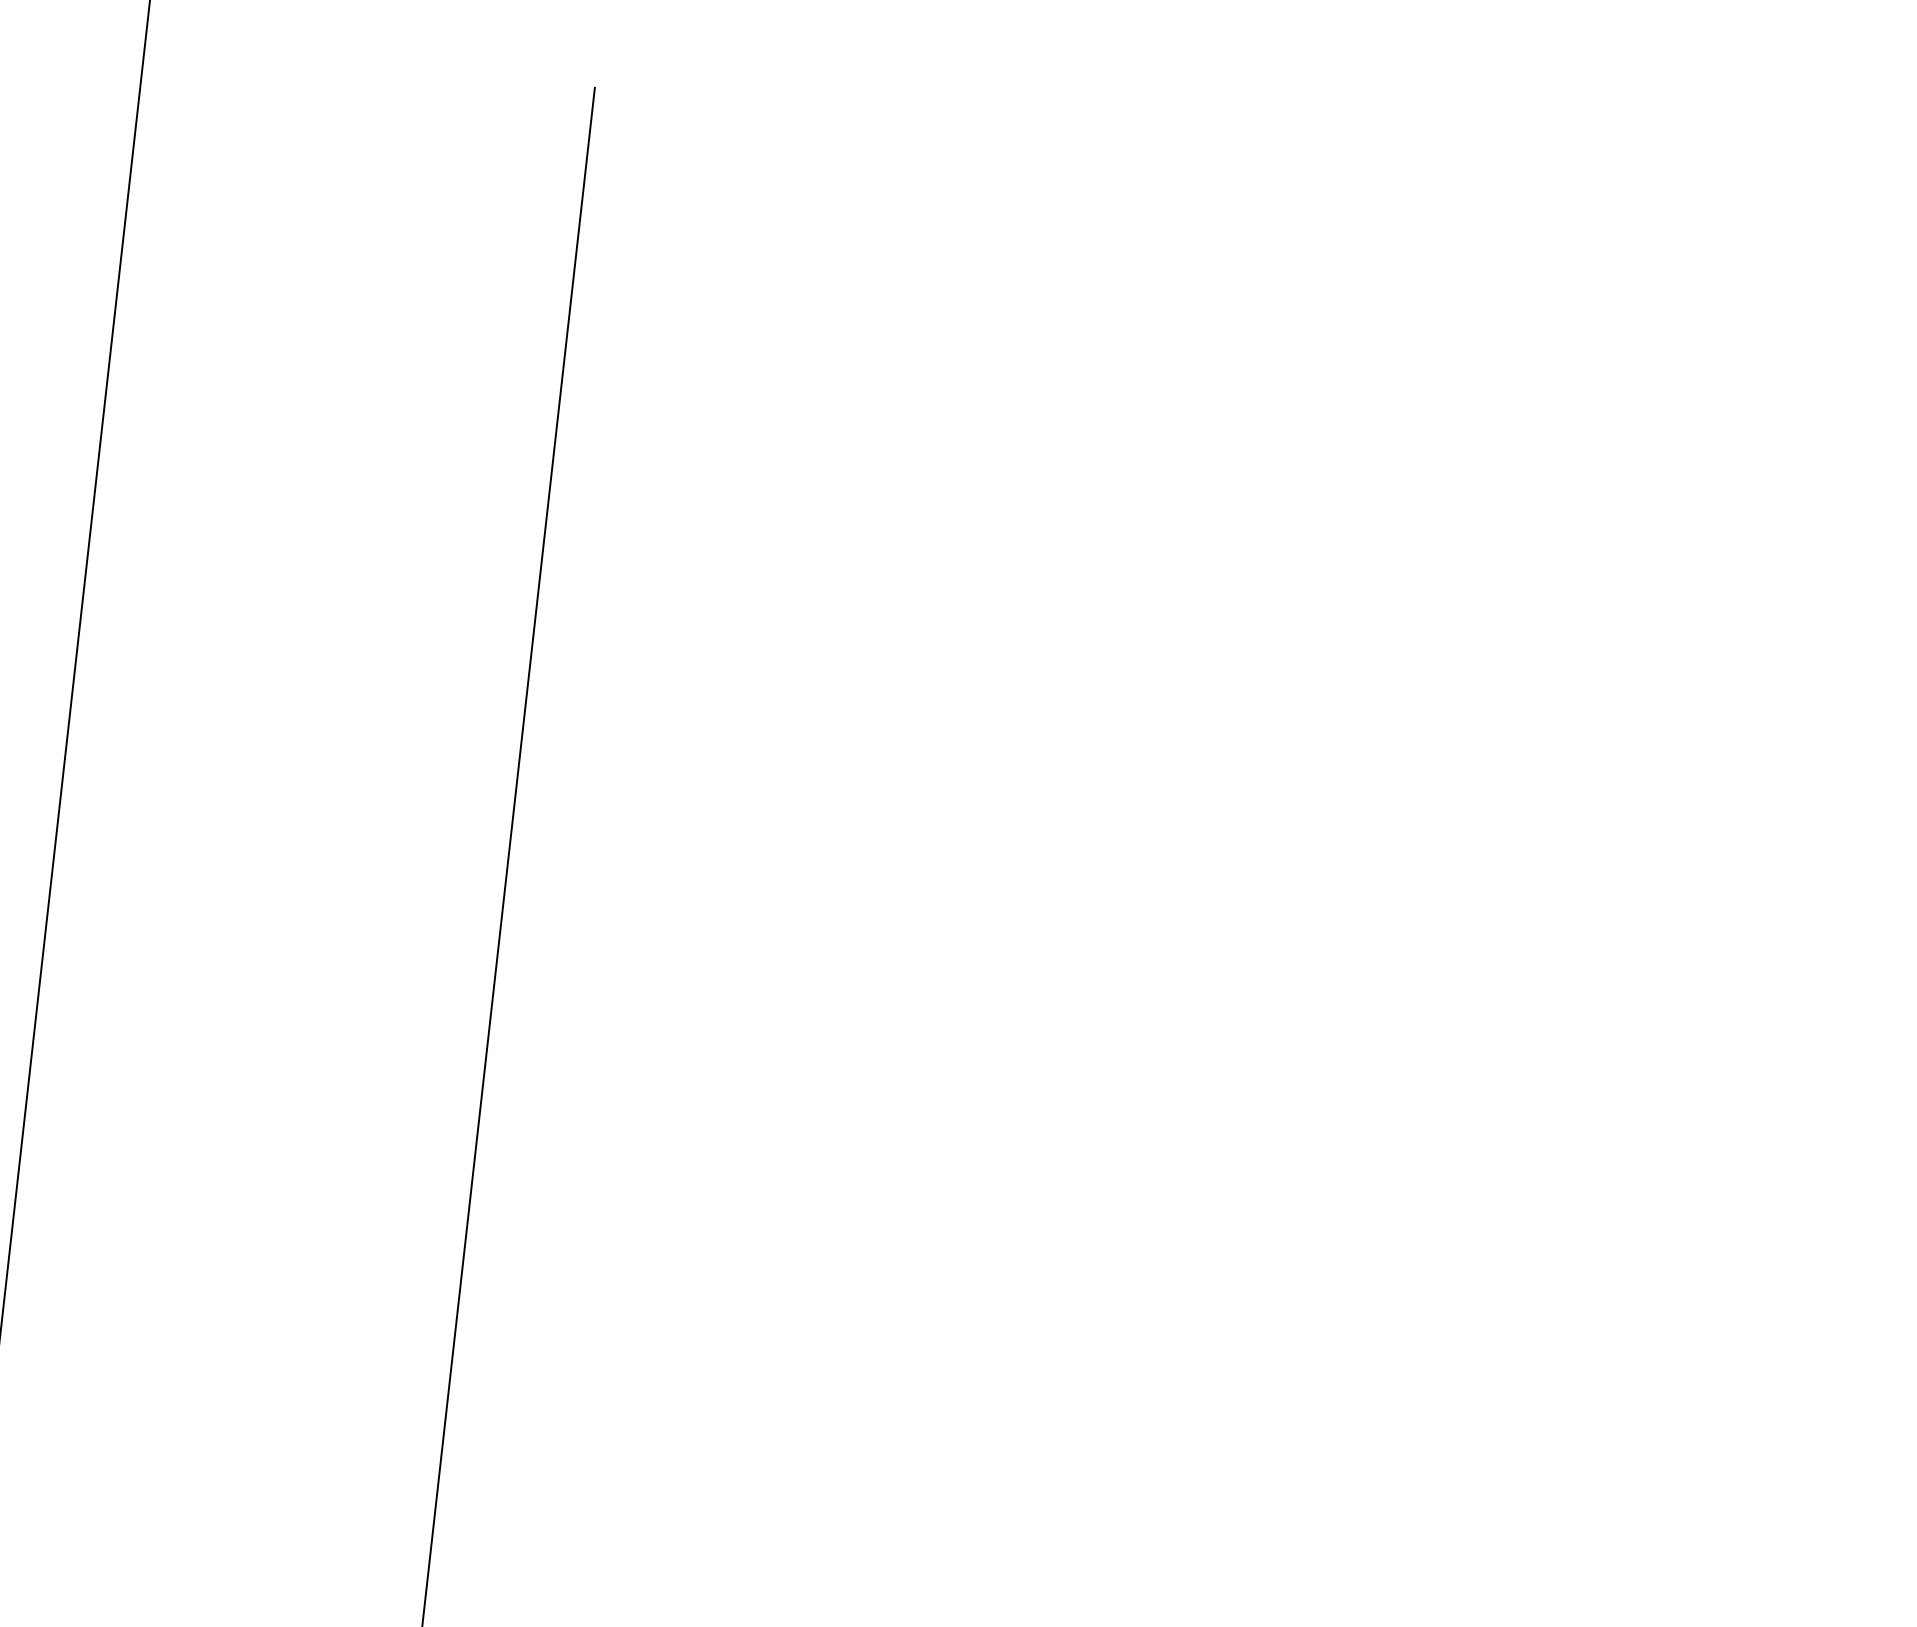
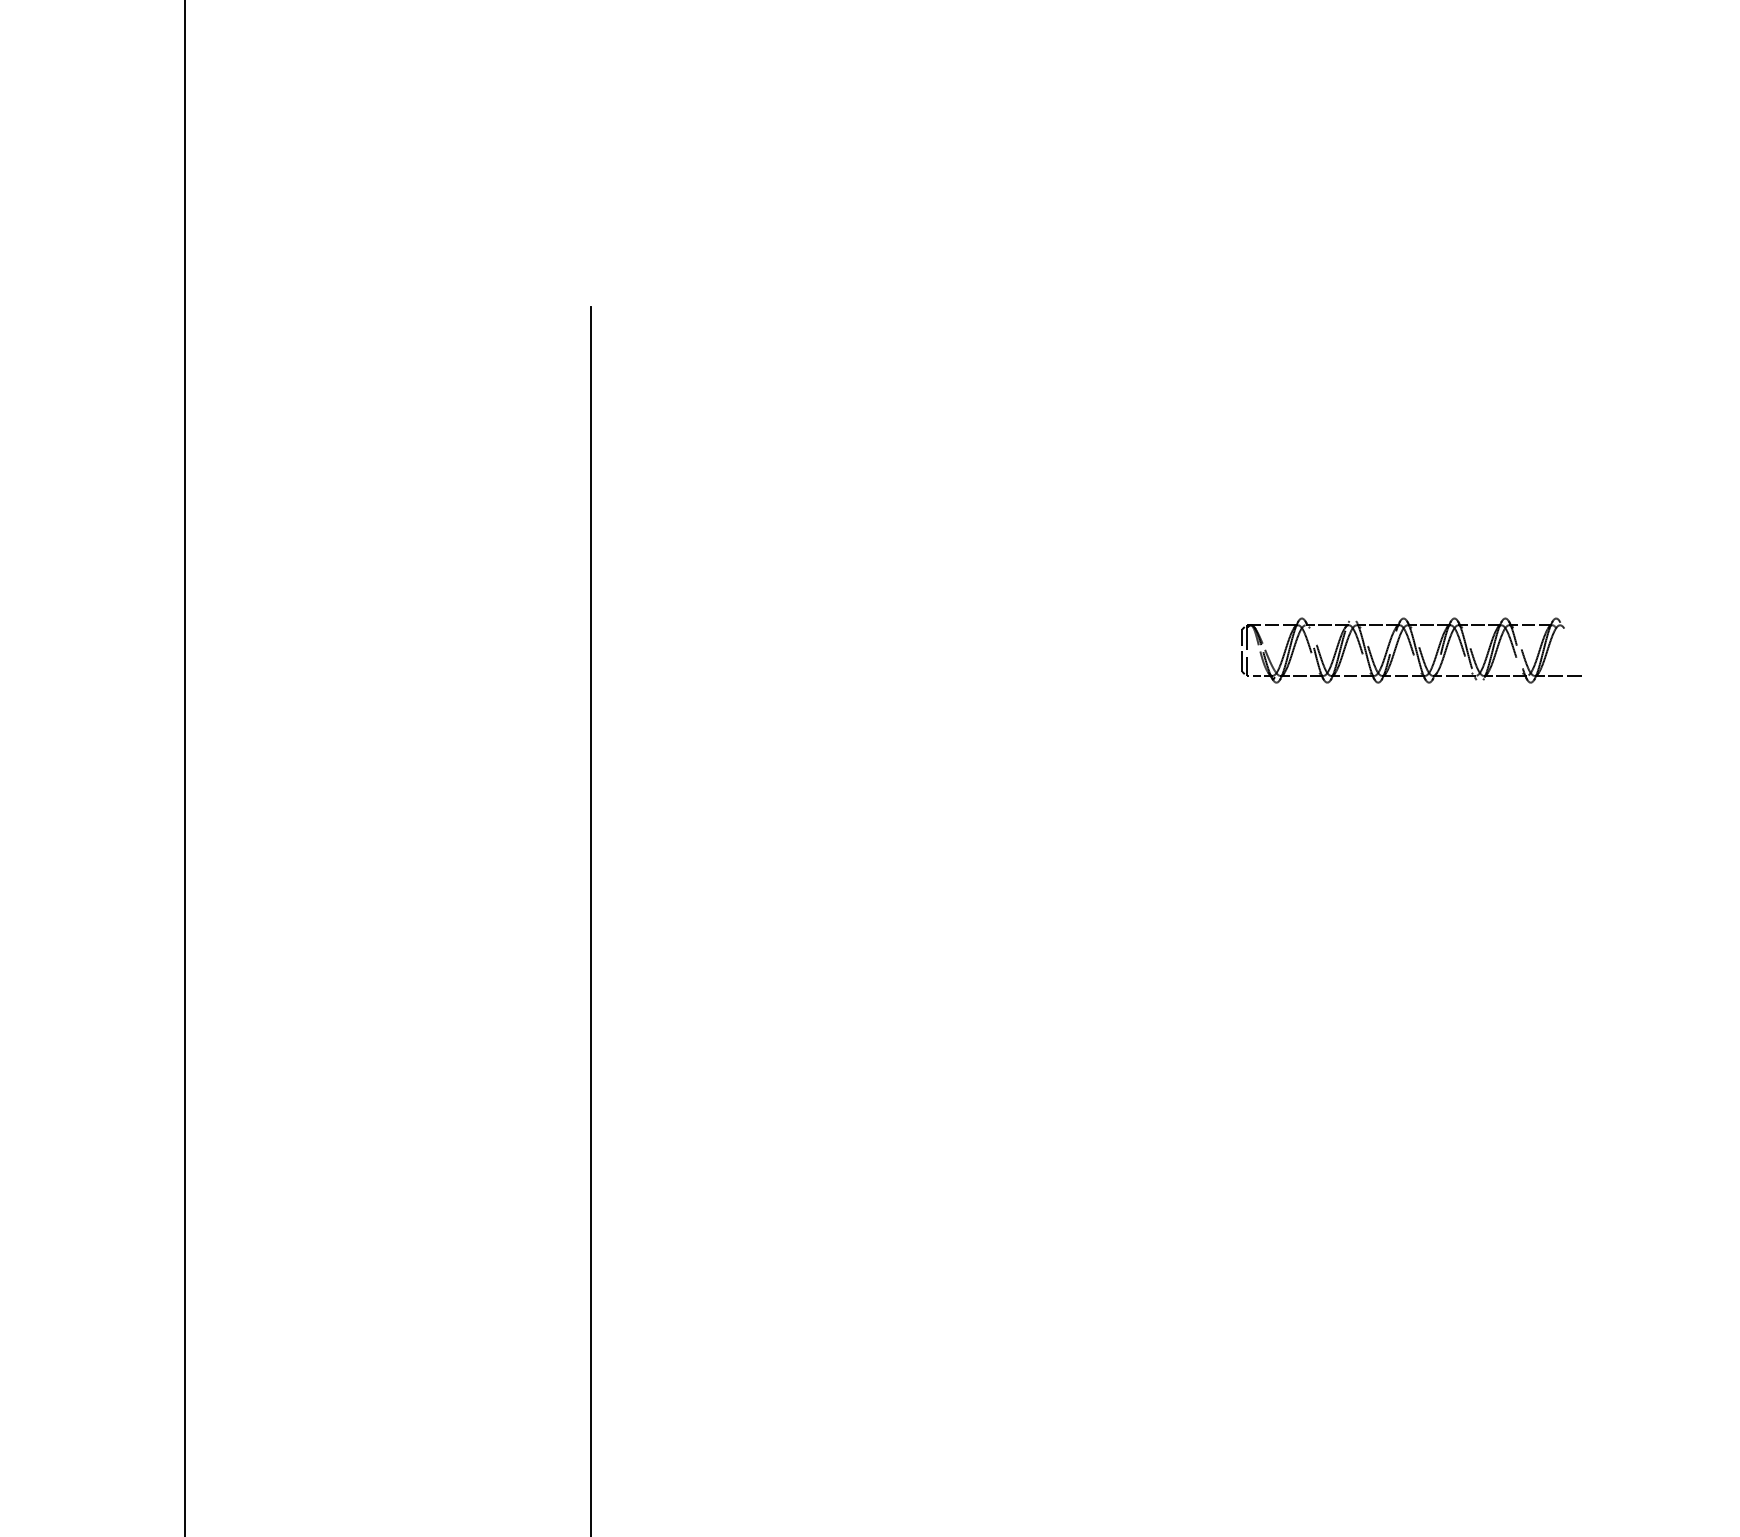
part: (1461, 570) -> (1411, 650), added

